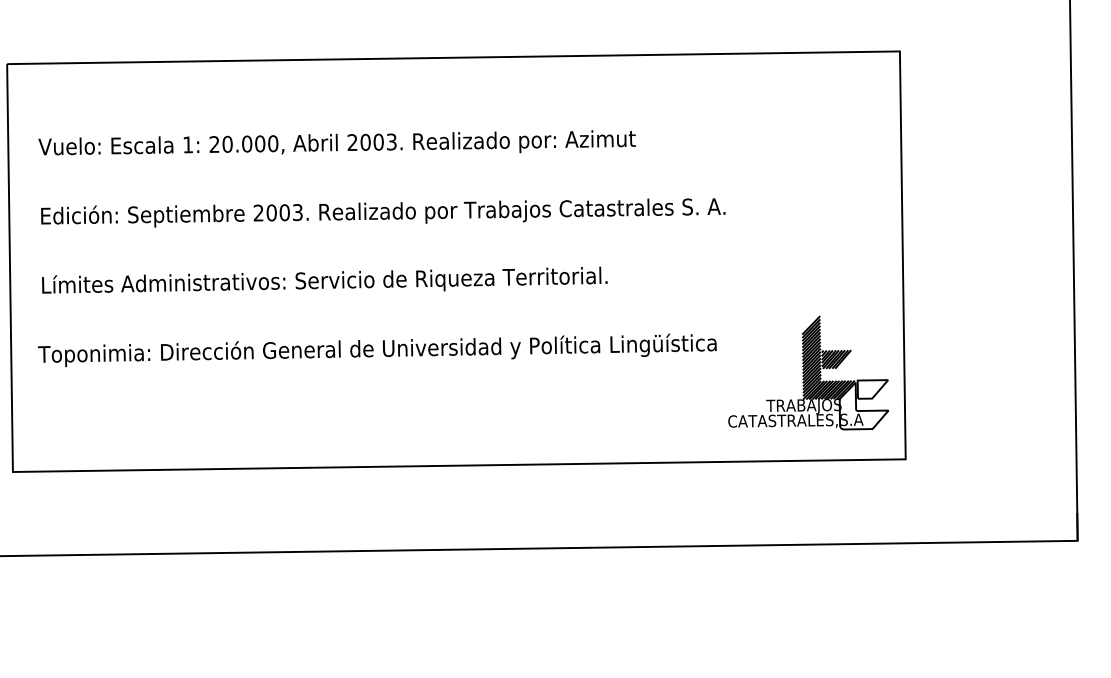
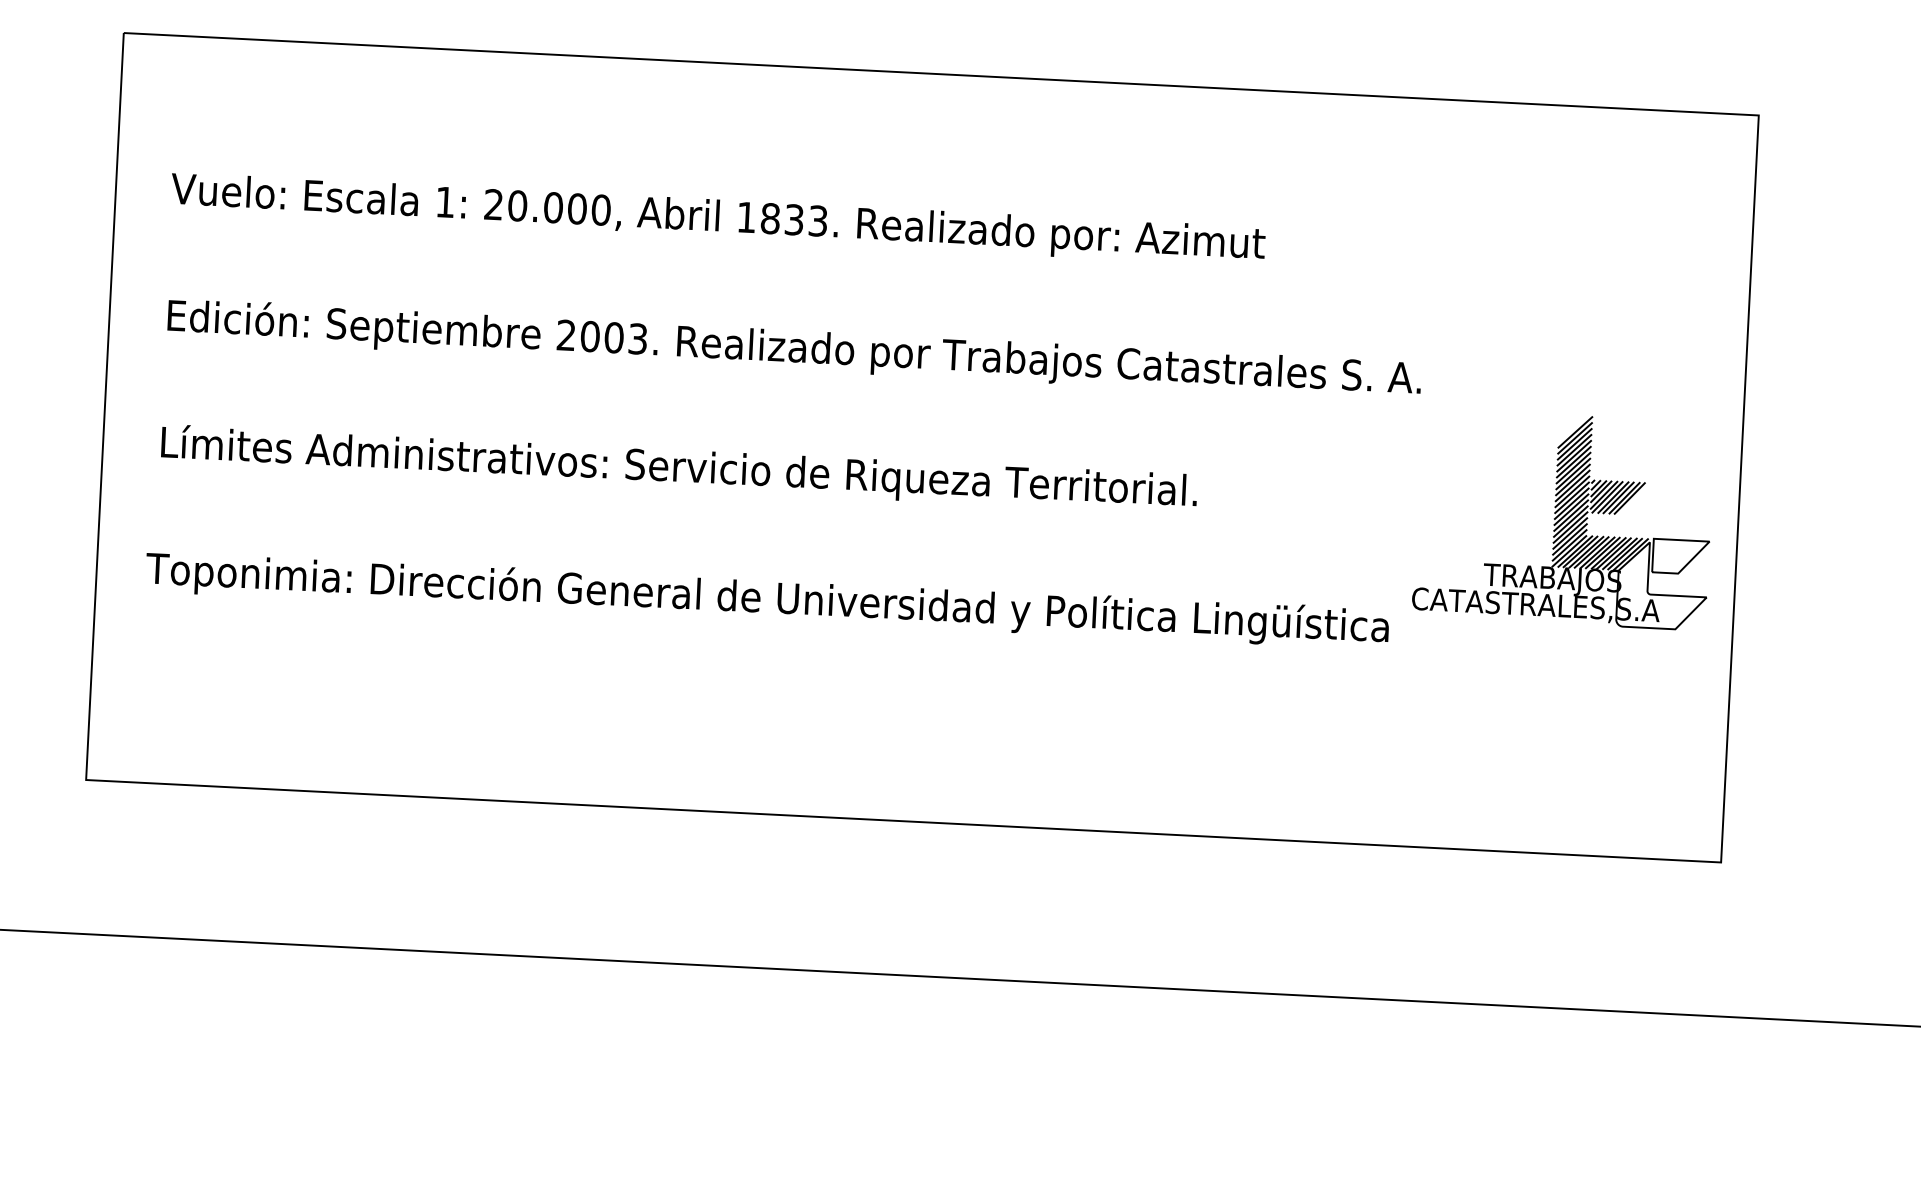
text: (365, 141) -> (770, 217), 2003. -> 1833.
part: (808, 372) -> (1564, 518), moved

